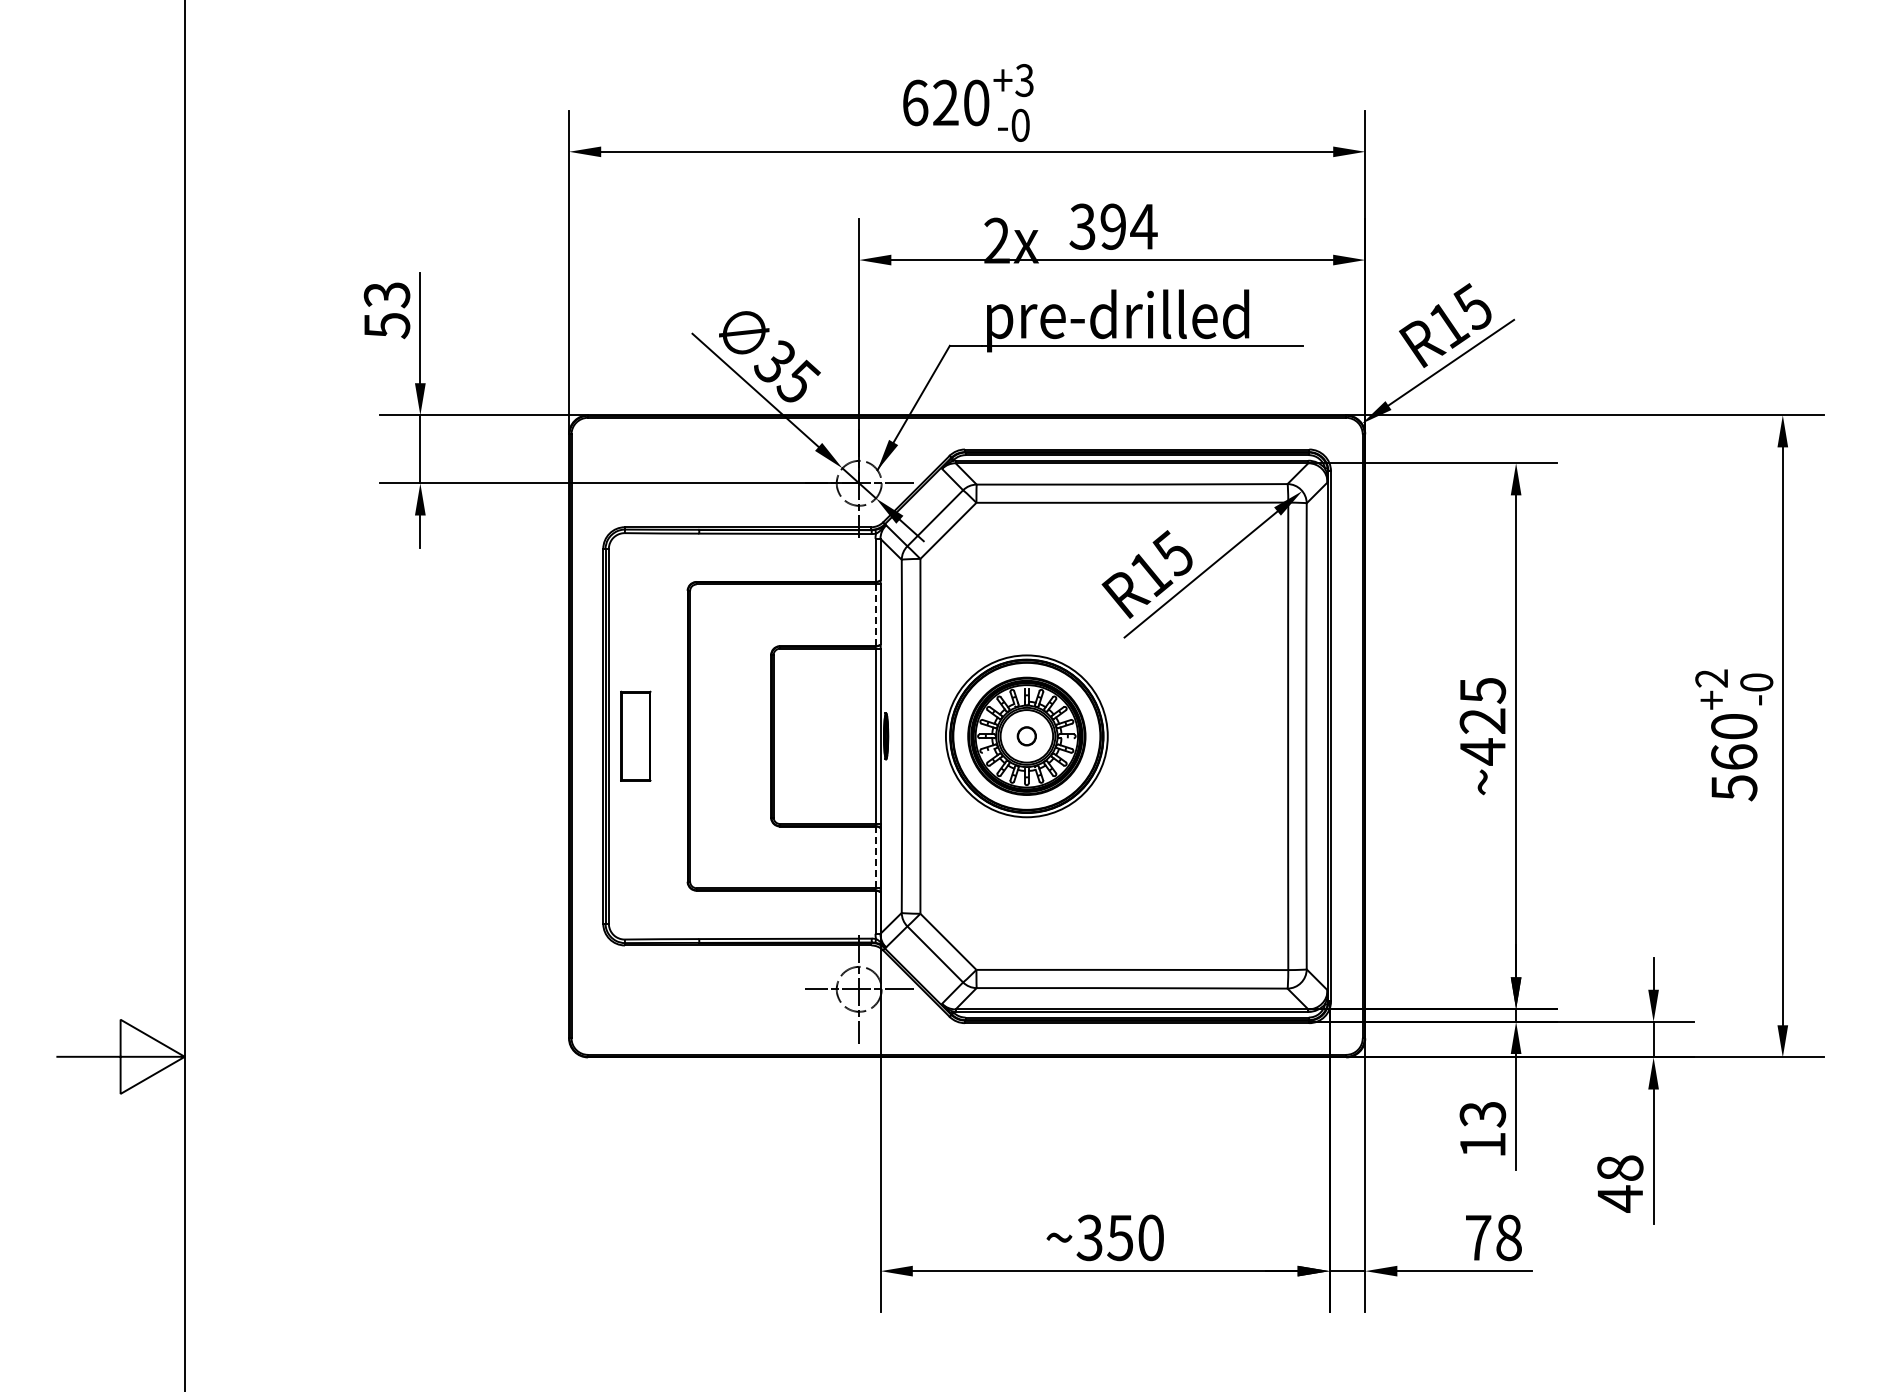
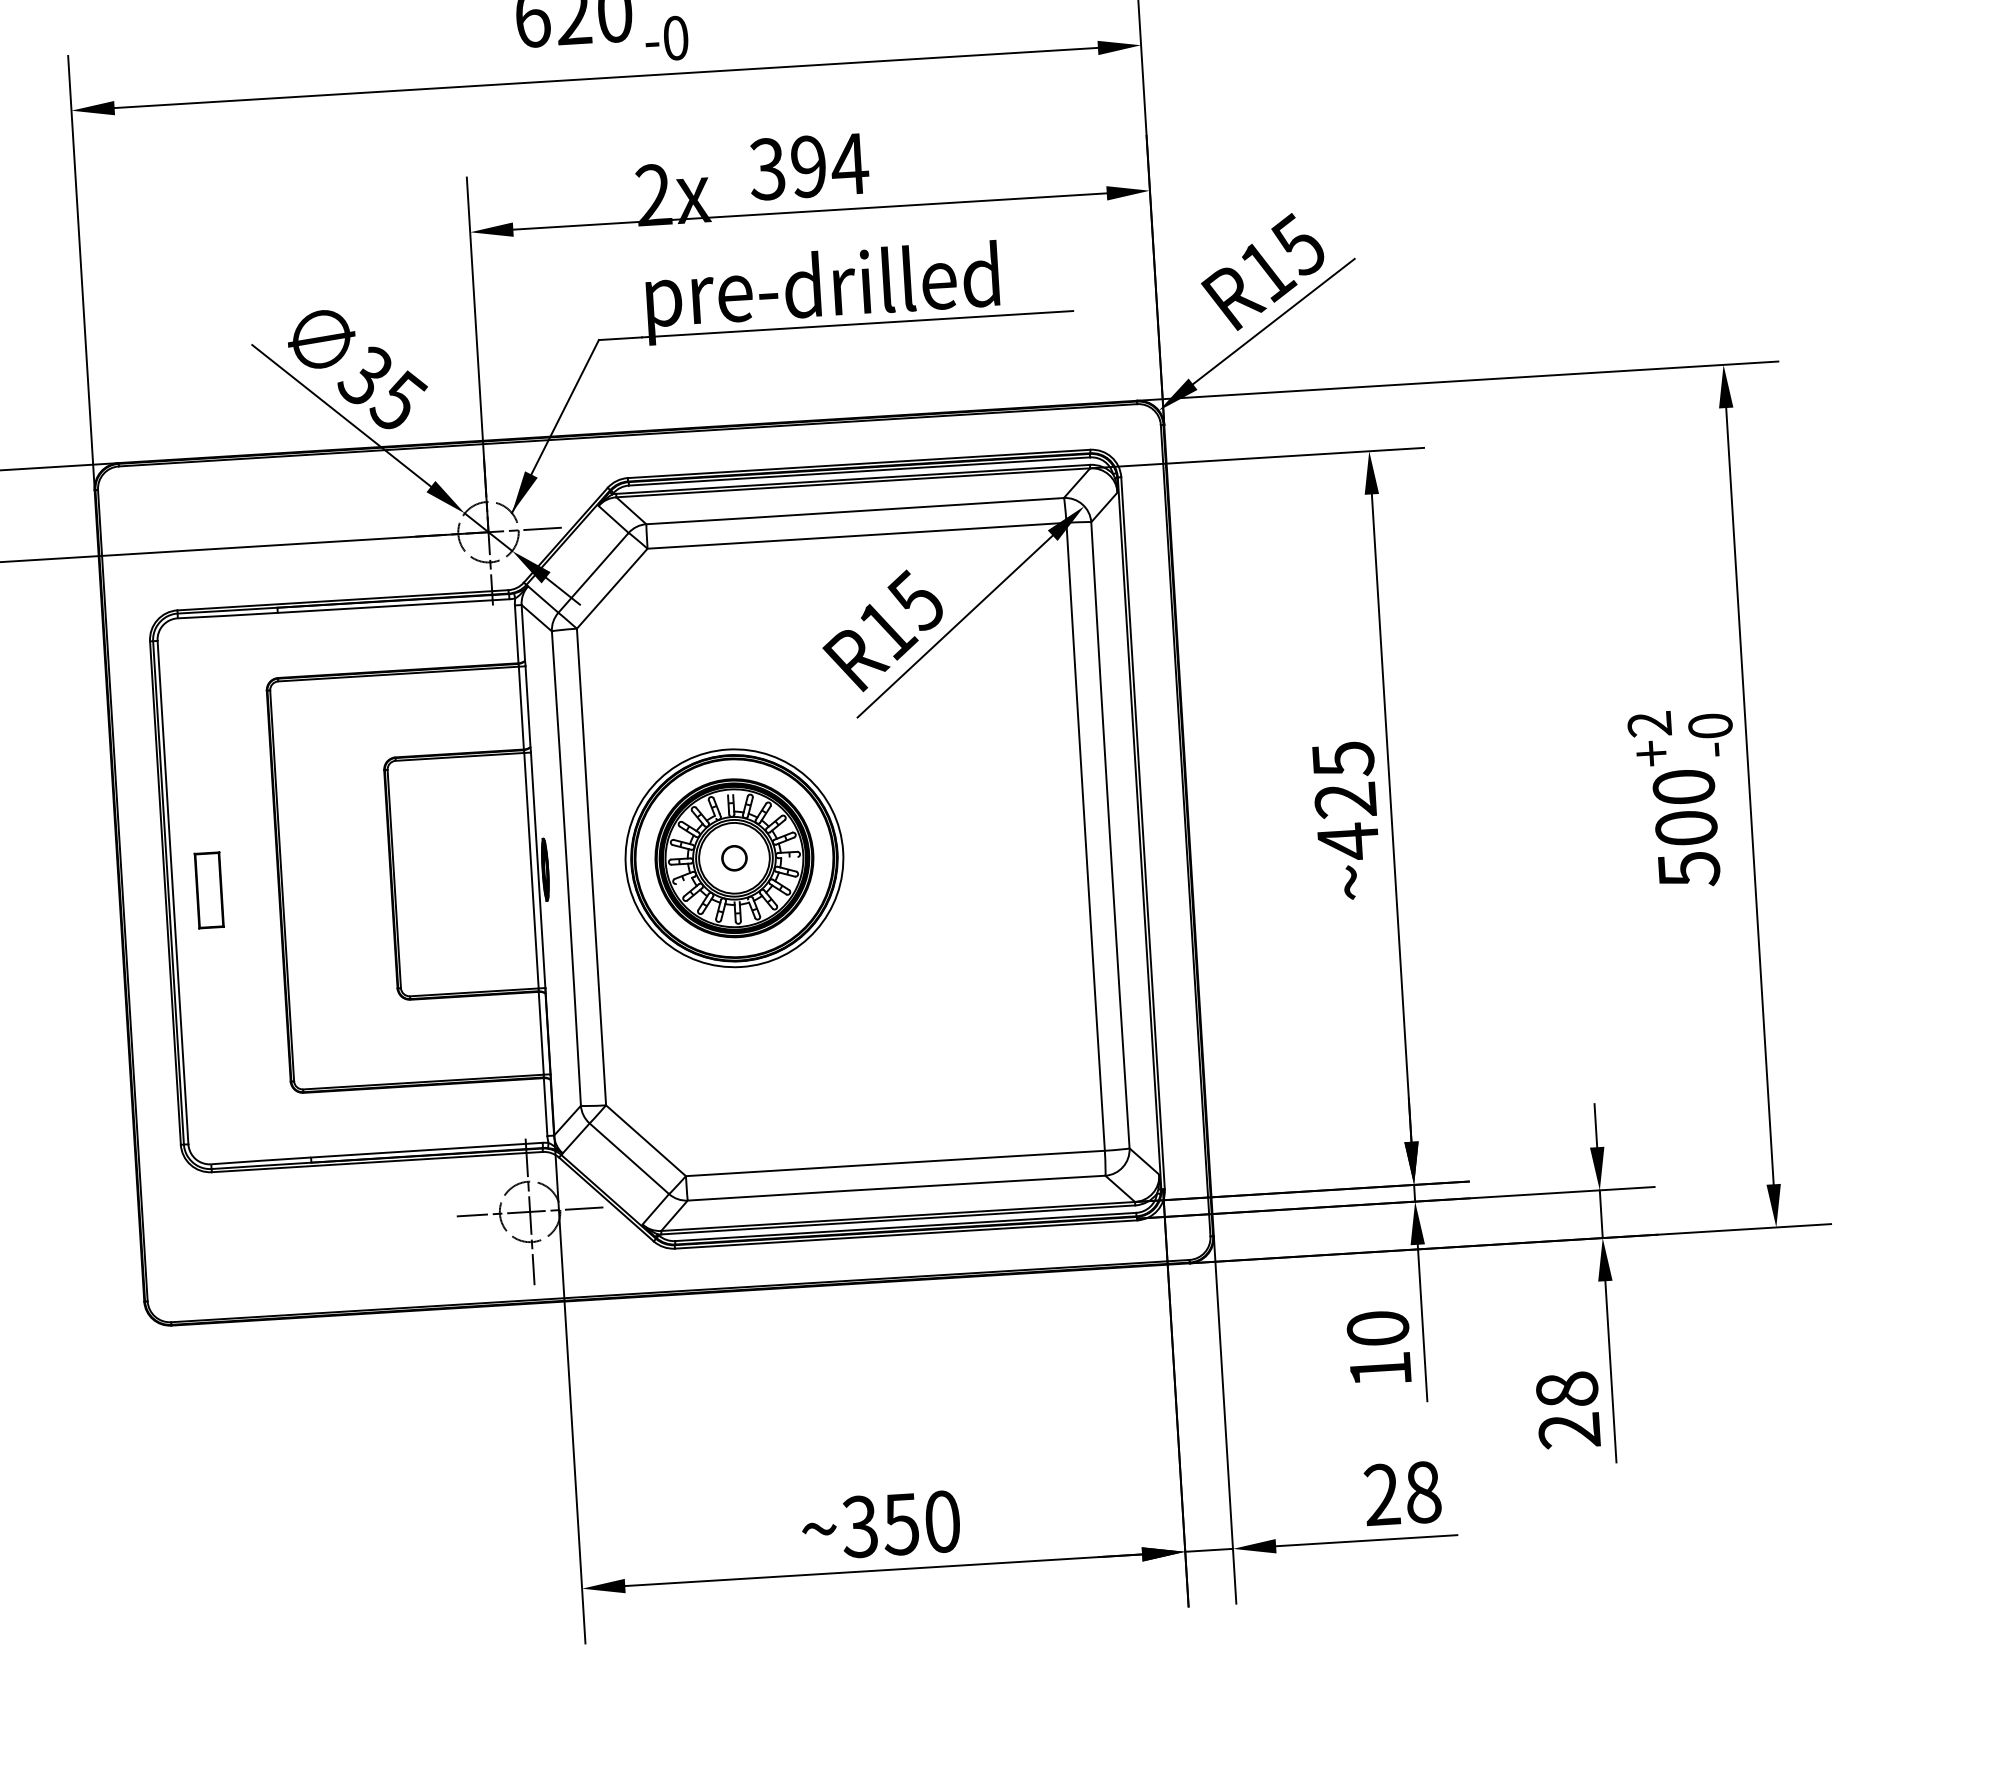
line: (875, 615) -> (521, 708), dashed -> solid
part: (635, 736) -> (208, 890), size x0.62
text: (1734, 756) -> (1686, 827), 560 -> 500
line: (875, 857) -> (541, 1033), dashed -> solid
text: (1482, 1114) -> (1377, 1328), 13 -> 10
text: (1619, 1198) -> (1568, 1430), 48 -> 28
text: (1478, 1237) -> (1382, 1494), 78 -> 28

